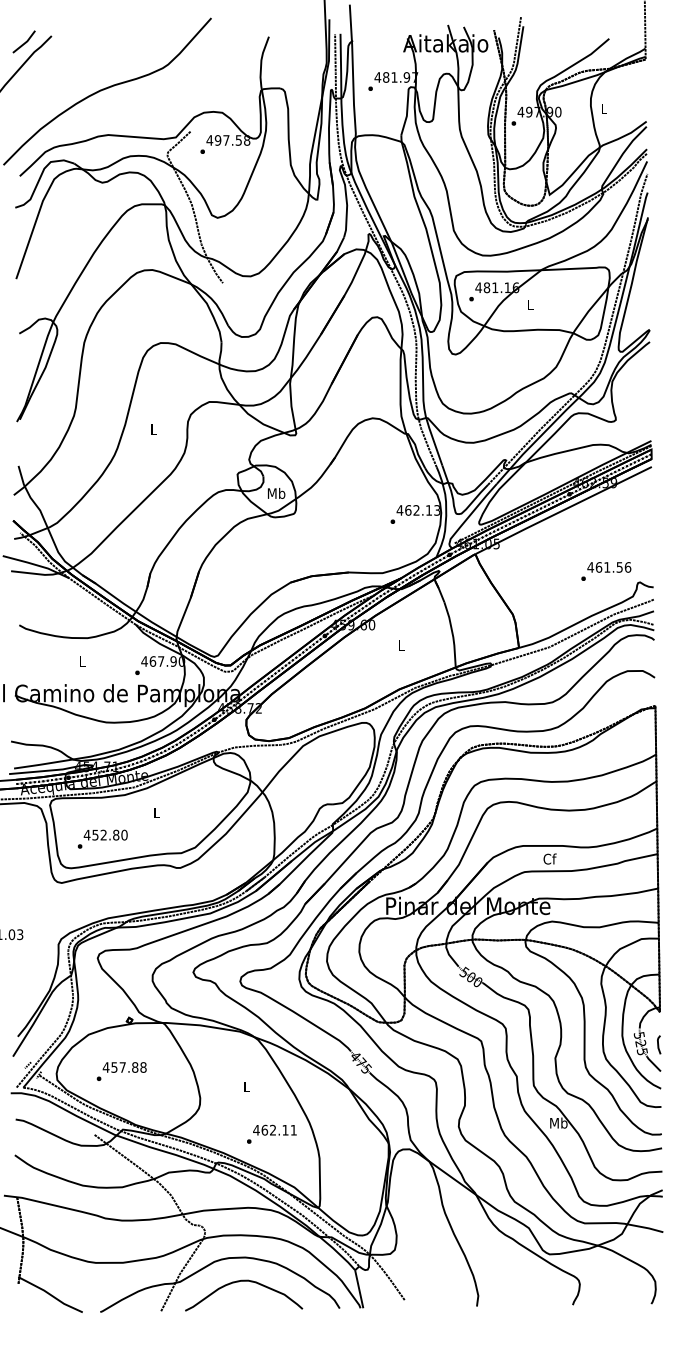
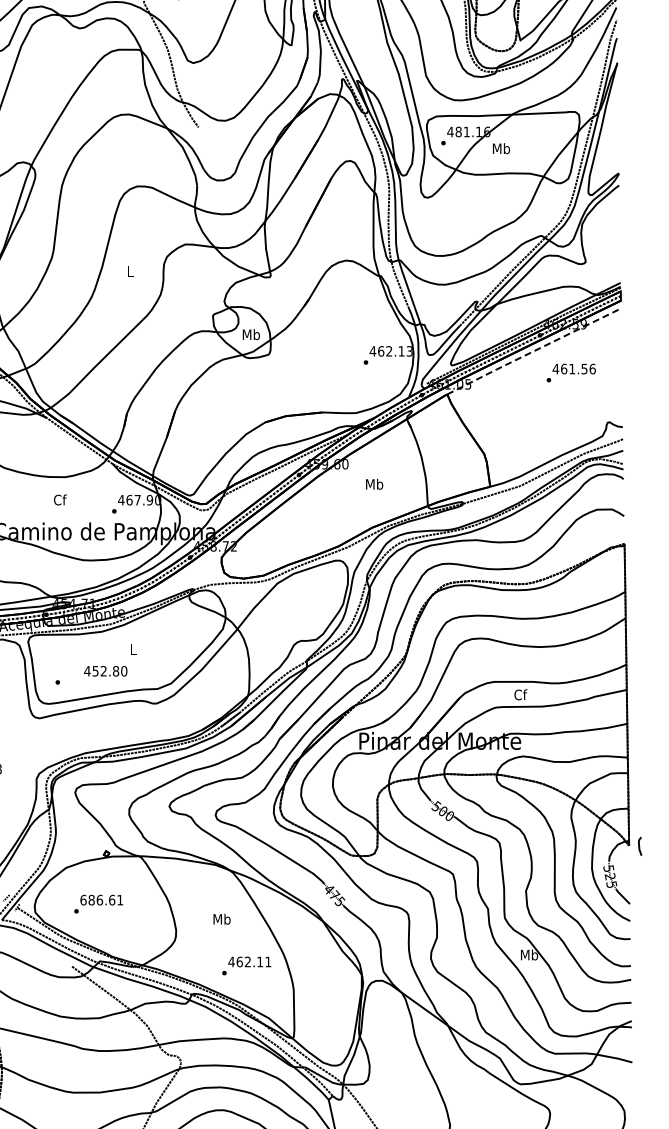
text: (530, 304) -> (501, 148), L -> Mb
line: (563, 510) -> (534, 351), solid -> dashed
text: (606, 571) -> (571, 373), moved
text: (401, 644) -> (374, 483), L -> Mb
text: (82, 660) -> (60, 499), L -> Cf
text: (105, 834) -> (105, 670), moved
line: (659, 1044) -> (640, 845), moved
text: (124, 1067) -> (101, 900), 457.88 -> 686.61
text: (246, 1086) -> (221, 918), L -> Mb

